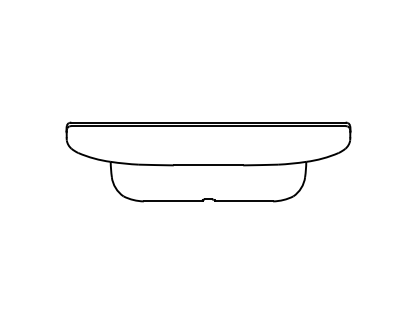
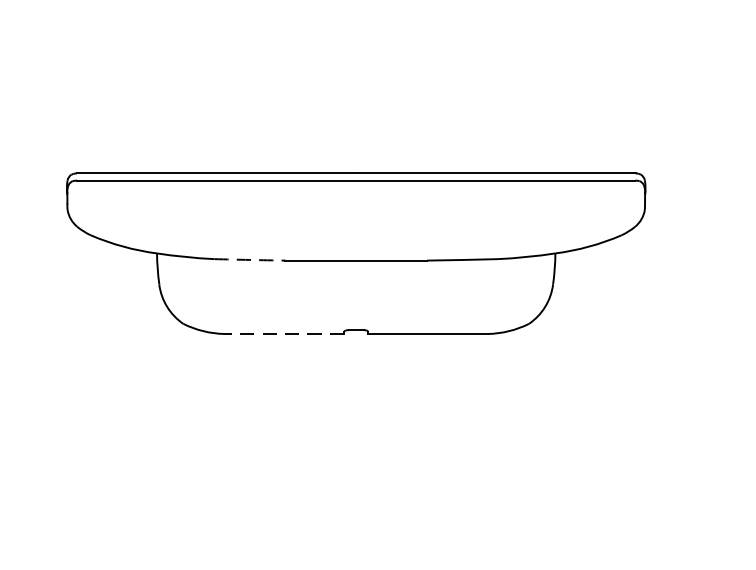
arc: (156, 165) -> (250, 260), solid -> dashed
line: (172, 201) -> (282, 334), solid -> dashed

